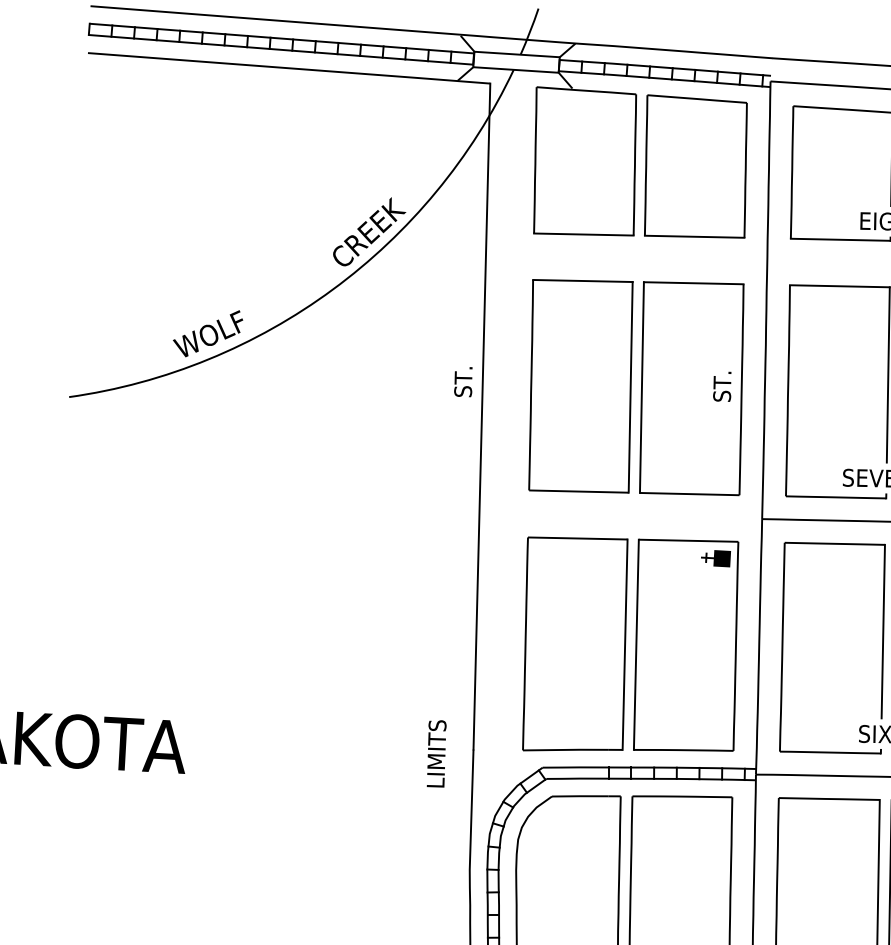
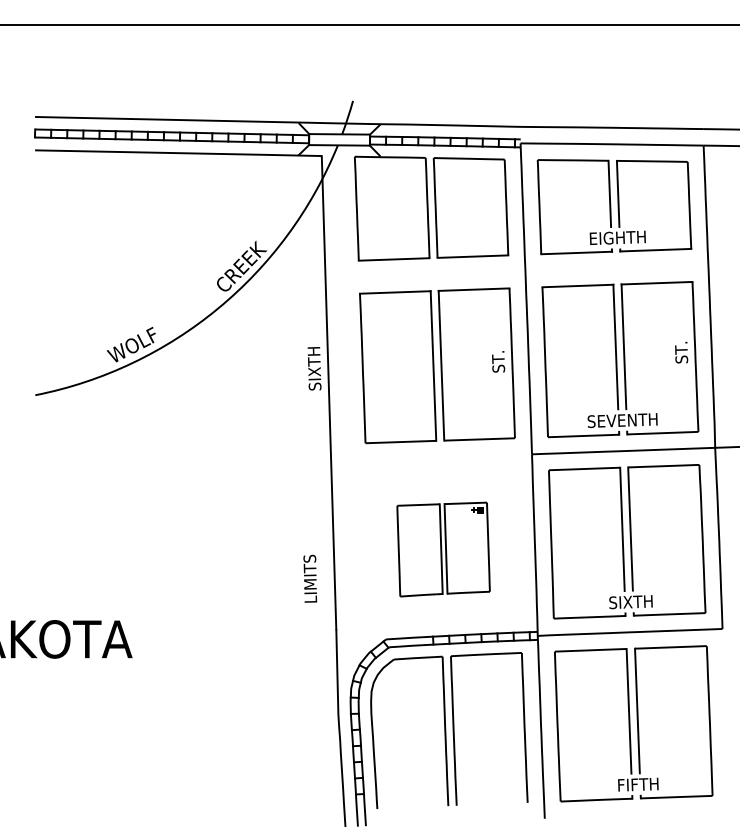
text: (463, 381) -> (314, 368), ST. -> SIXTH
part: (630, 645) -> (443, 549), size x0.6
text: (436, 753) -> (310, 578), moved

